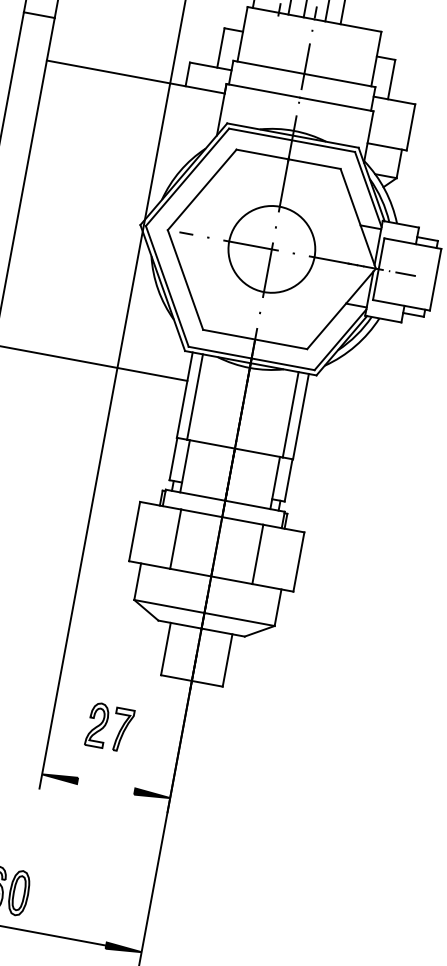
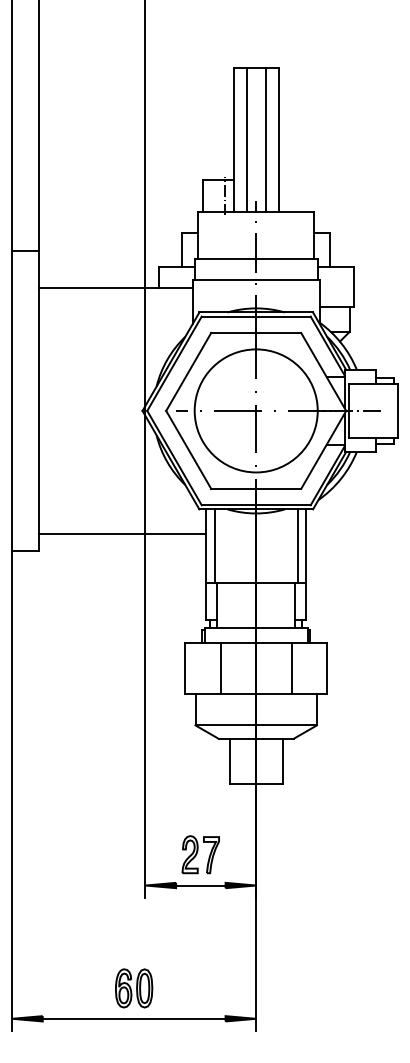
circle: (271, 248) -> (255, 410), size x1.67
part: (109, 727) -> (200, 854), moved
line: (105, 786) -> (200, 885), added

